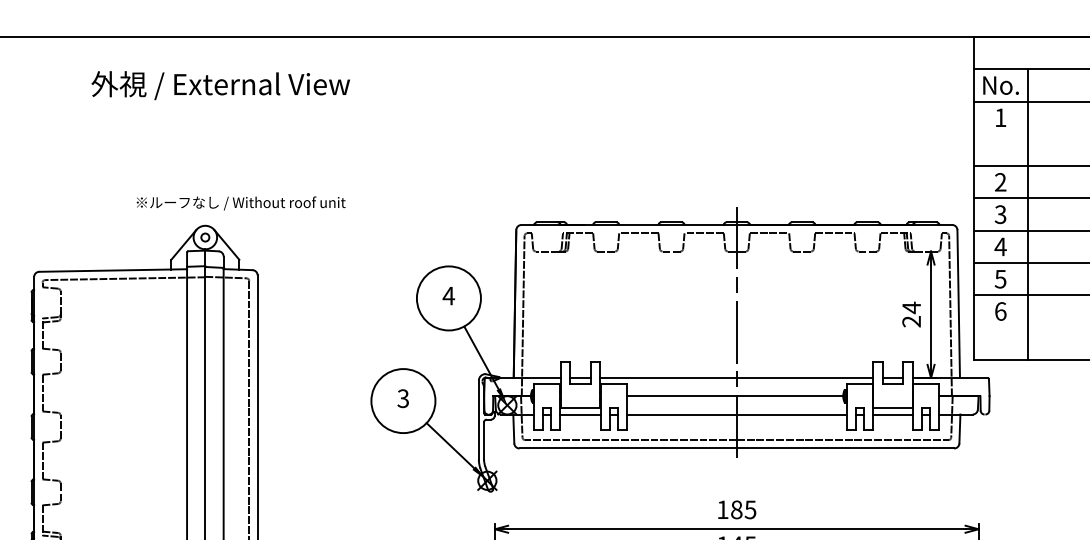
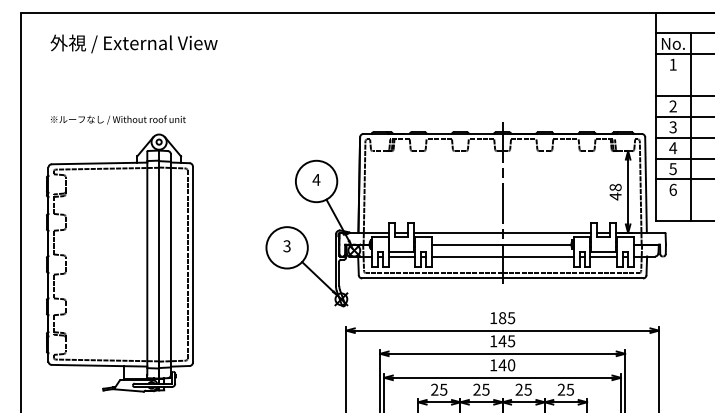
text: (219, 84) -> (133, 43), moved
text: (239, 202) -> (117, 119), moved
text: (911, 313) -> (615, 191), 24 -> 48

